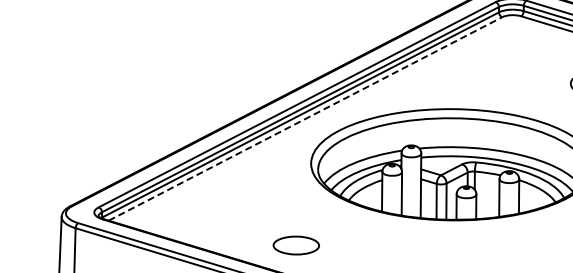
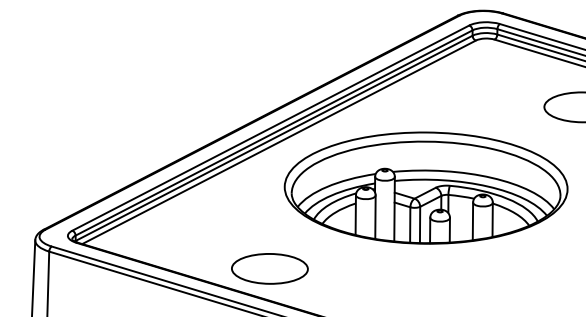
line: (305, 119) -> (279, 142), dashed -> solid
part: (295, 245) -> (269, 268), size x1.67

